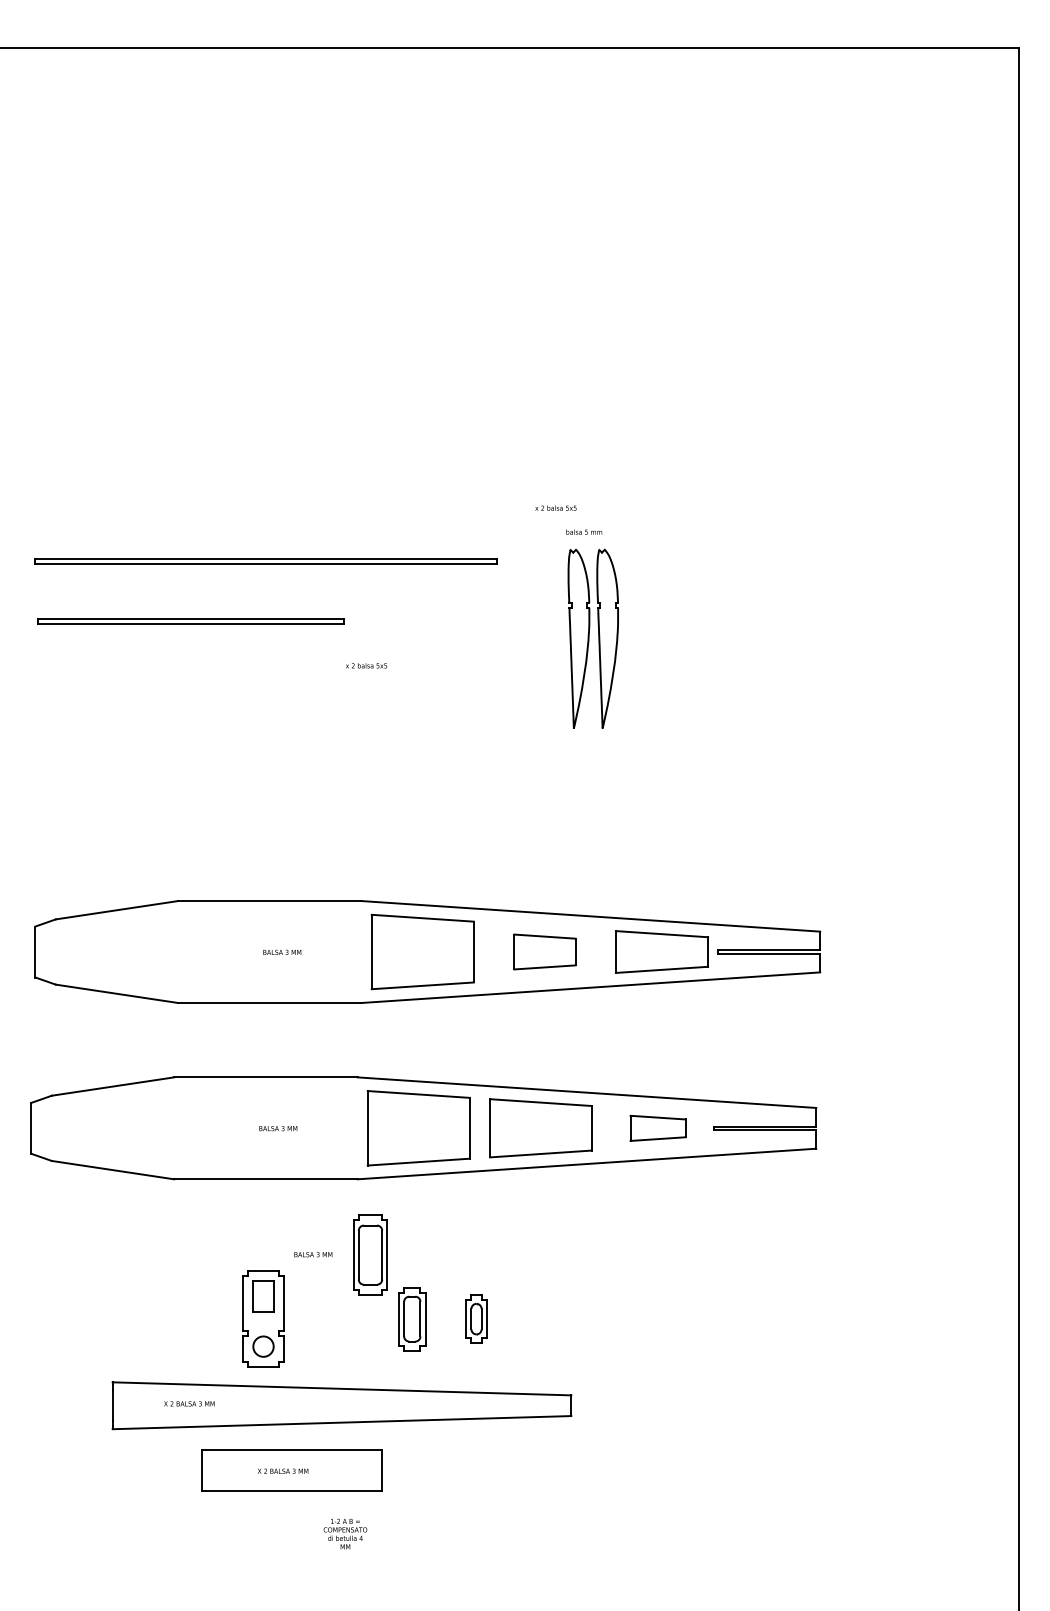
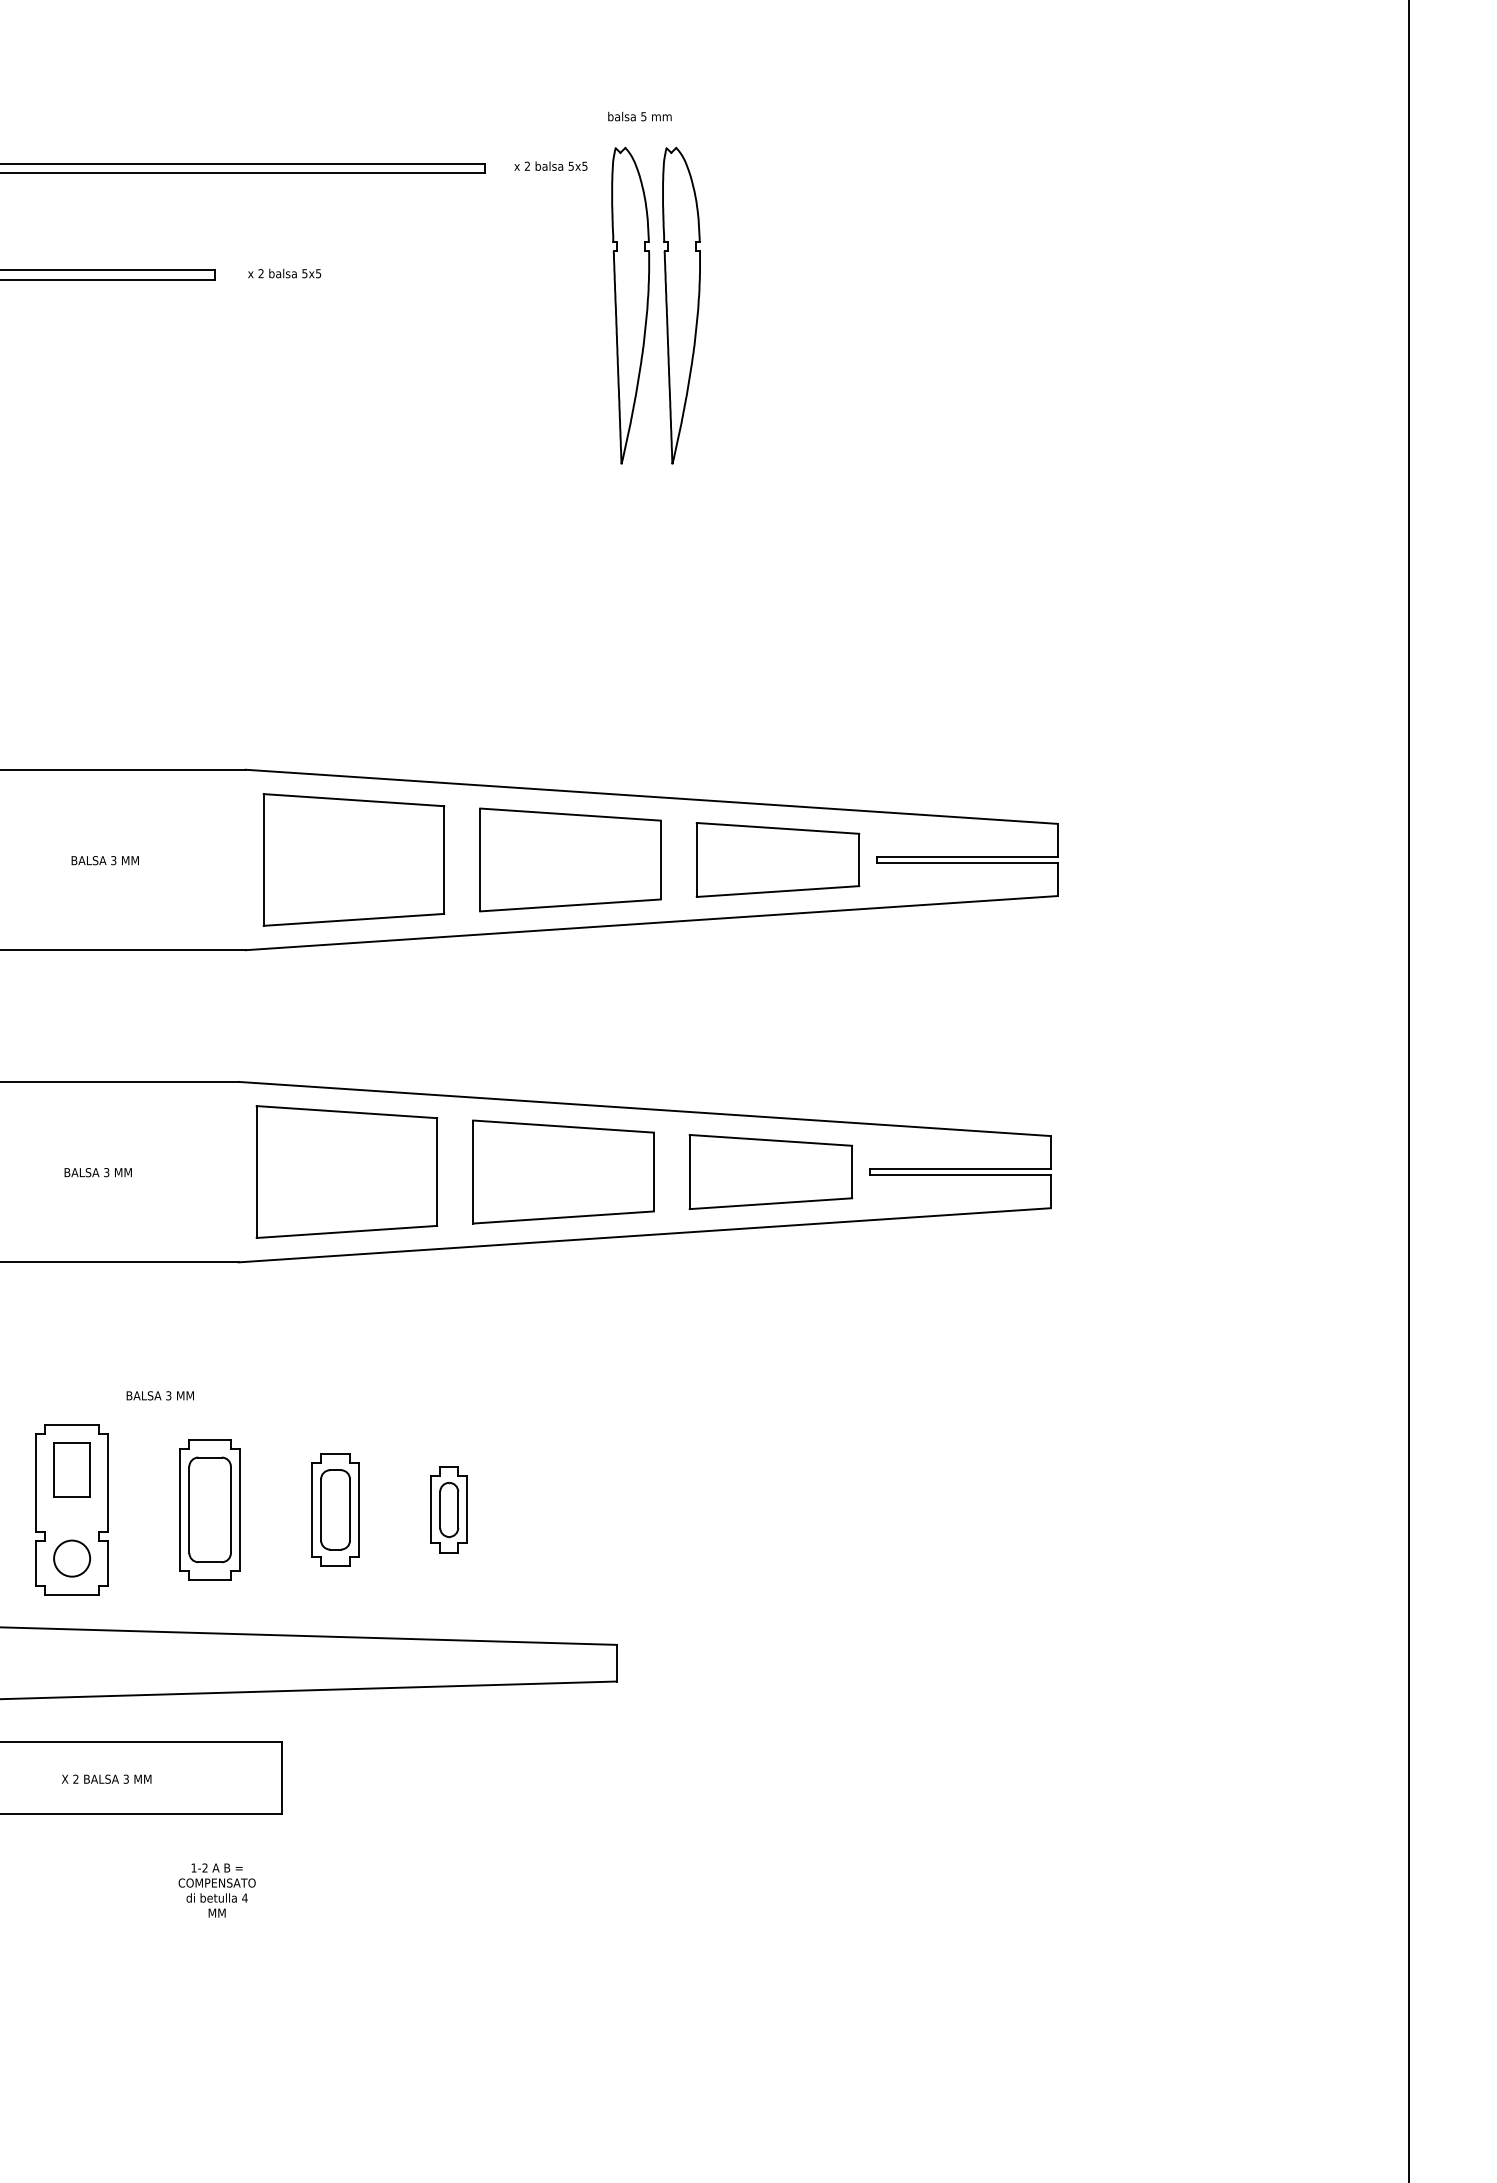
text: (555, 507) -> (550, 165), moved
text: (366, 665) -> (284, 273), moved
part: (544, 951) -> (569, 859), size x1.67
part: (657, 1128) -> (769, 1172), size x1.67
part: (370, 1254) -> (210, 1508), moved

